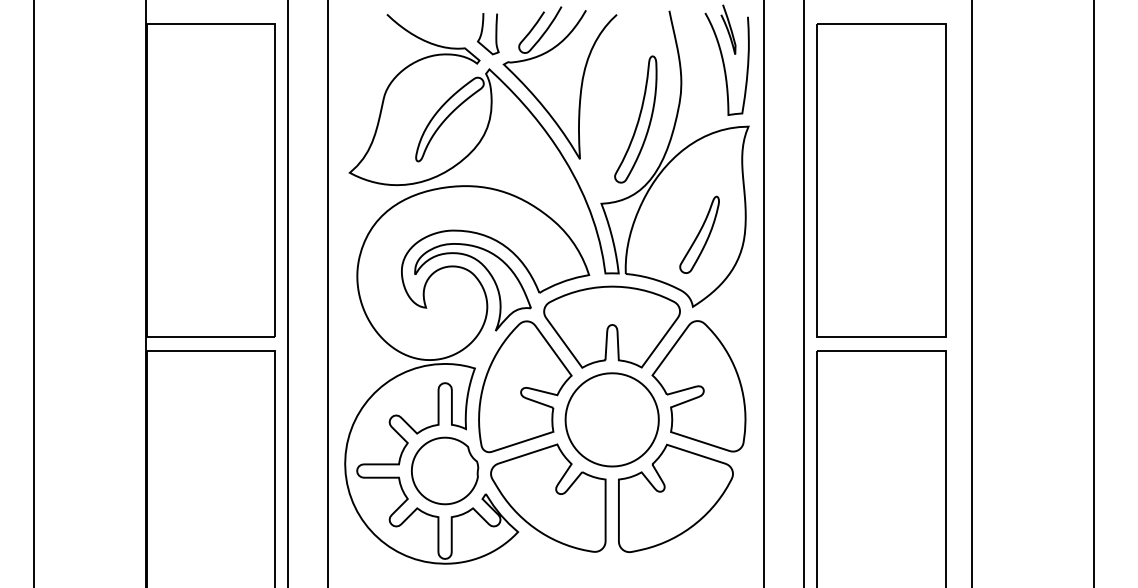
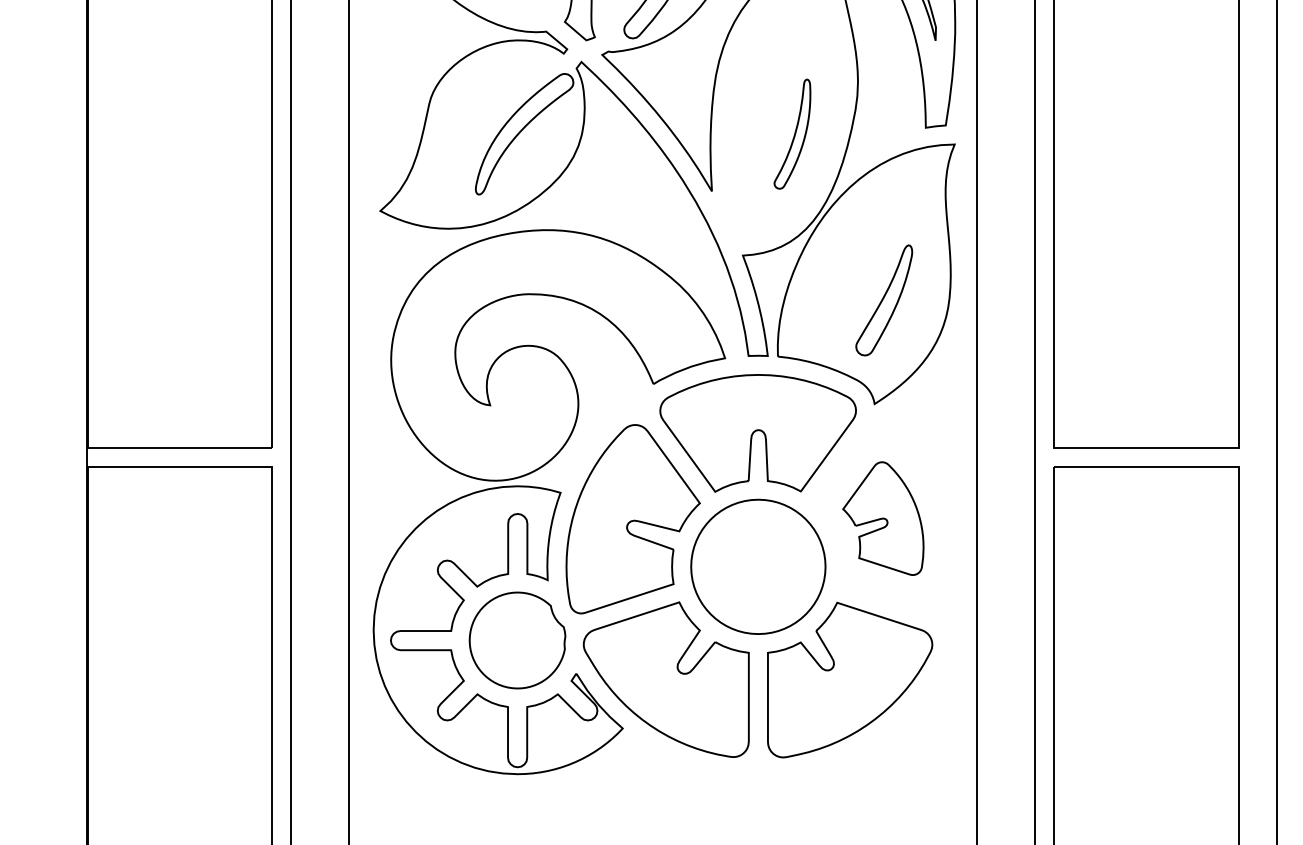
part: (635, 119) -> (791, 134), size x0.6
part: (490, 276) -> (583, 360), removed
part: (698, 386) -> (882, 518), size x0.6

